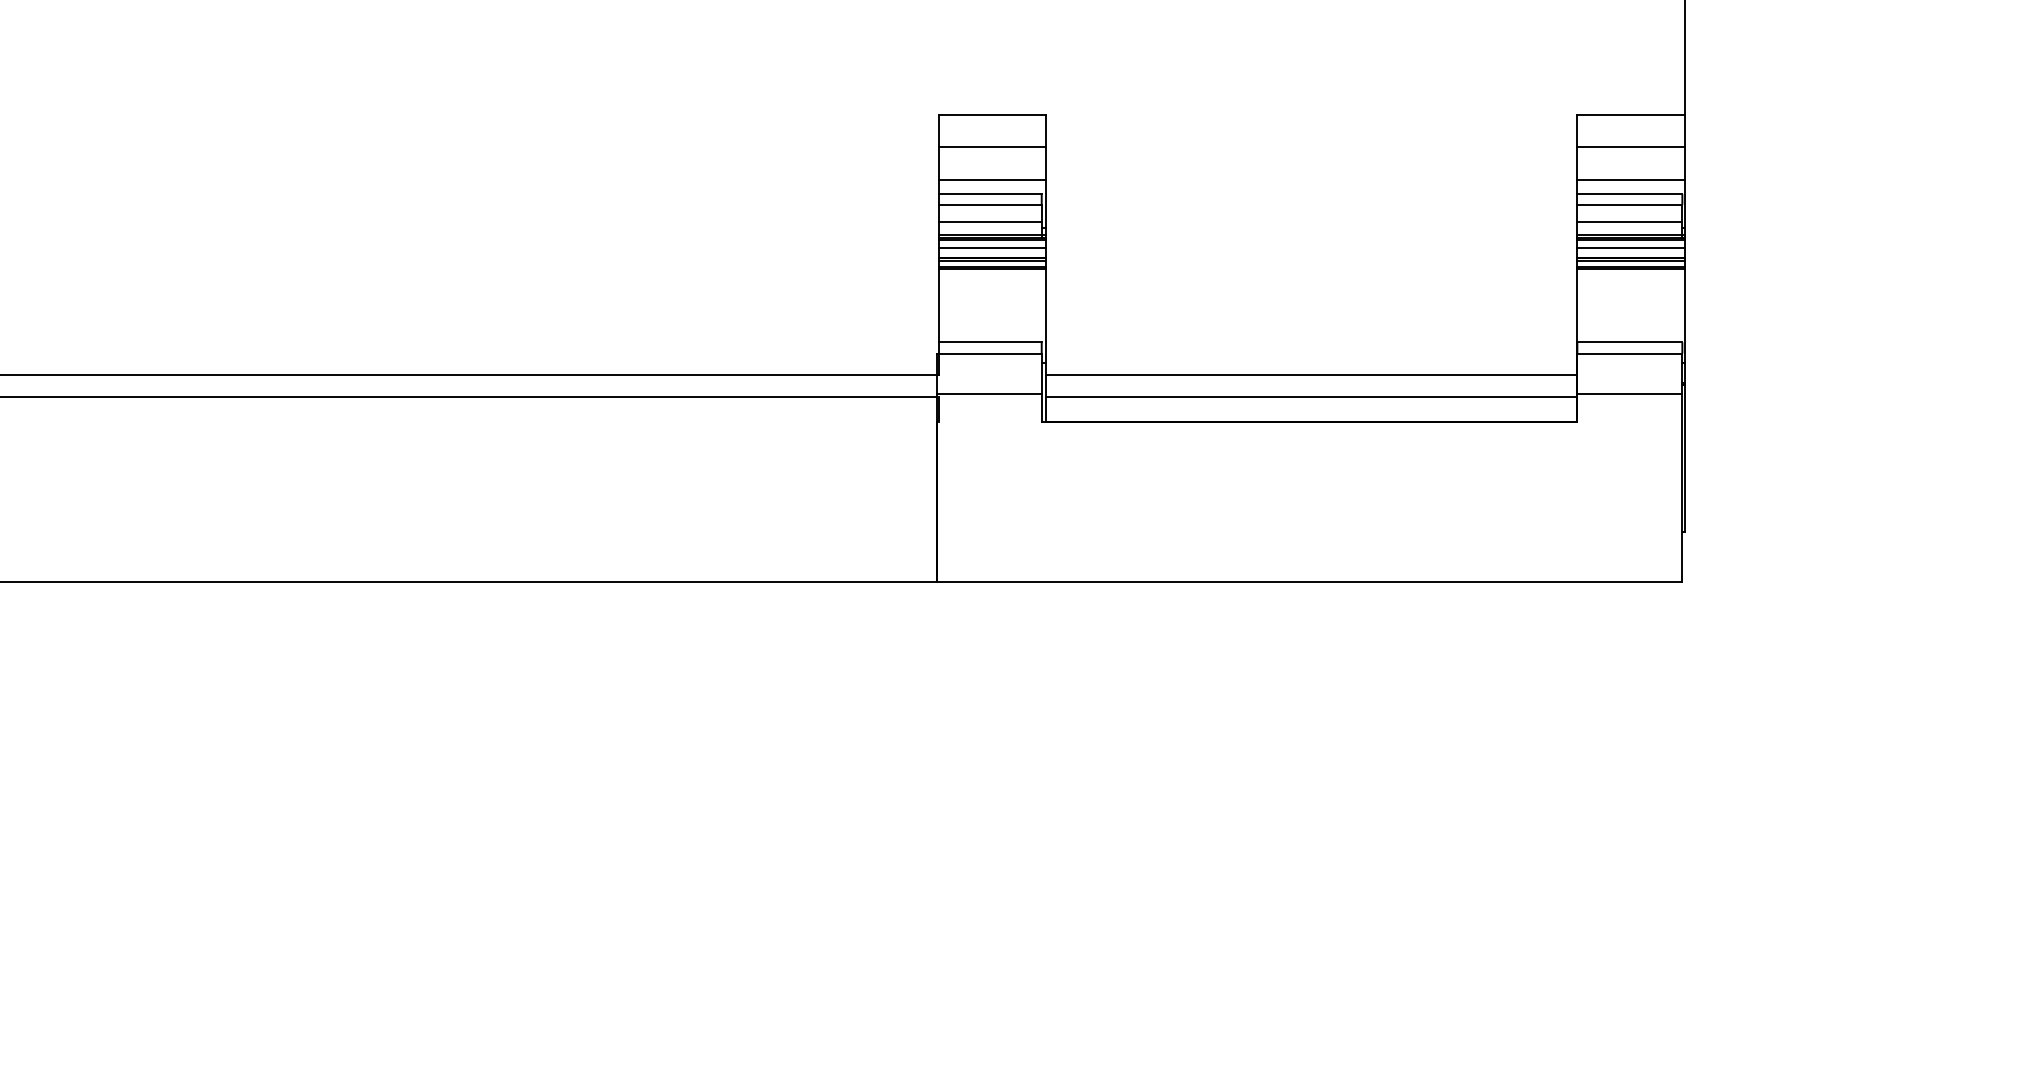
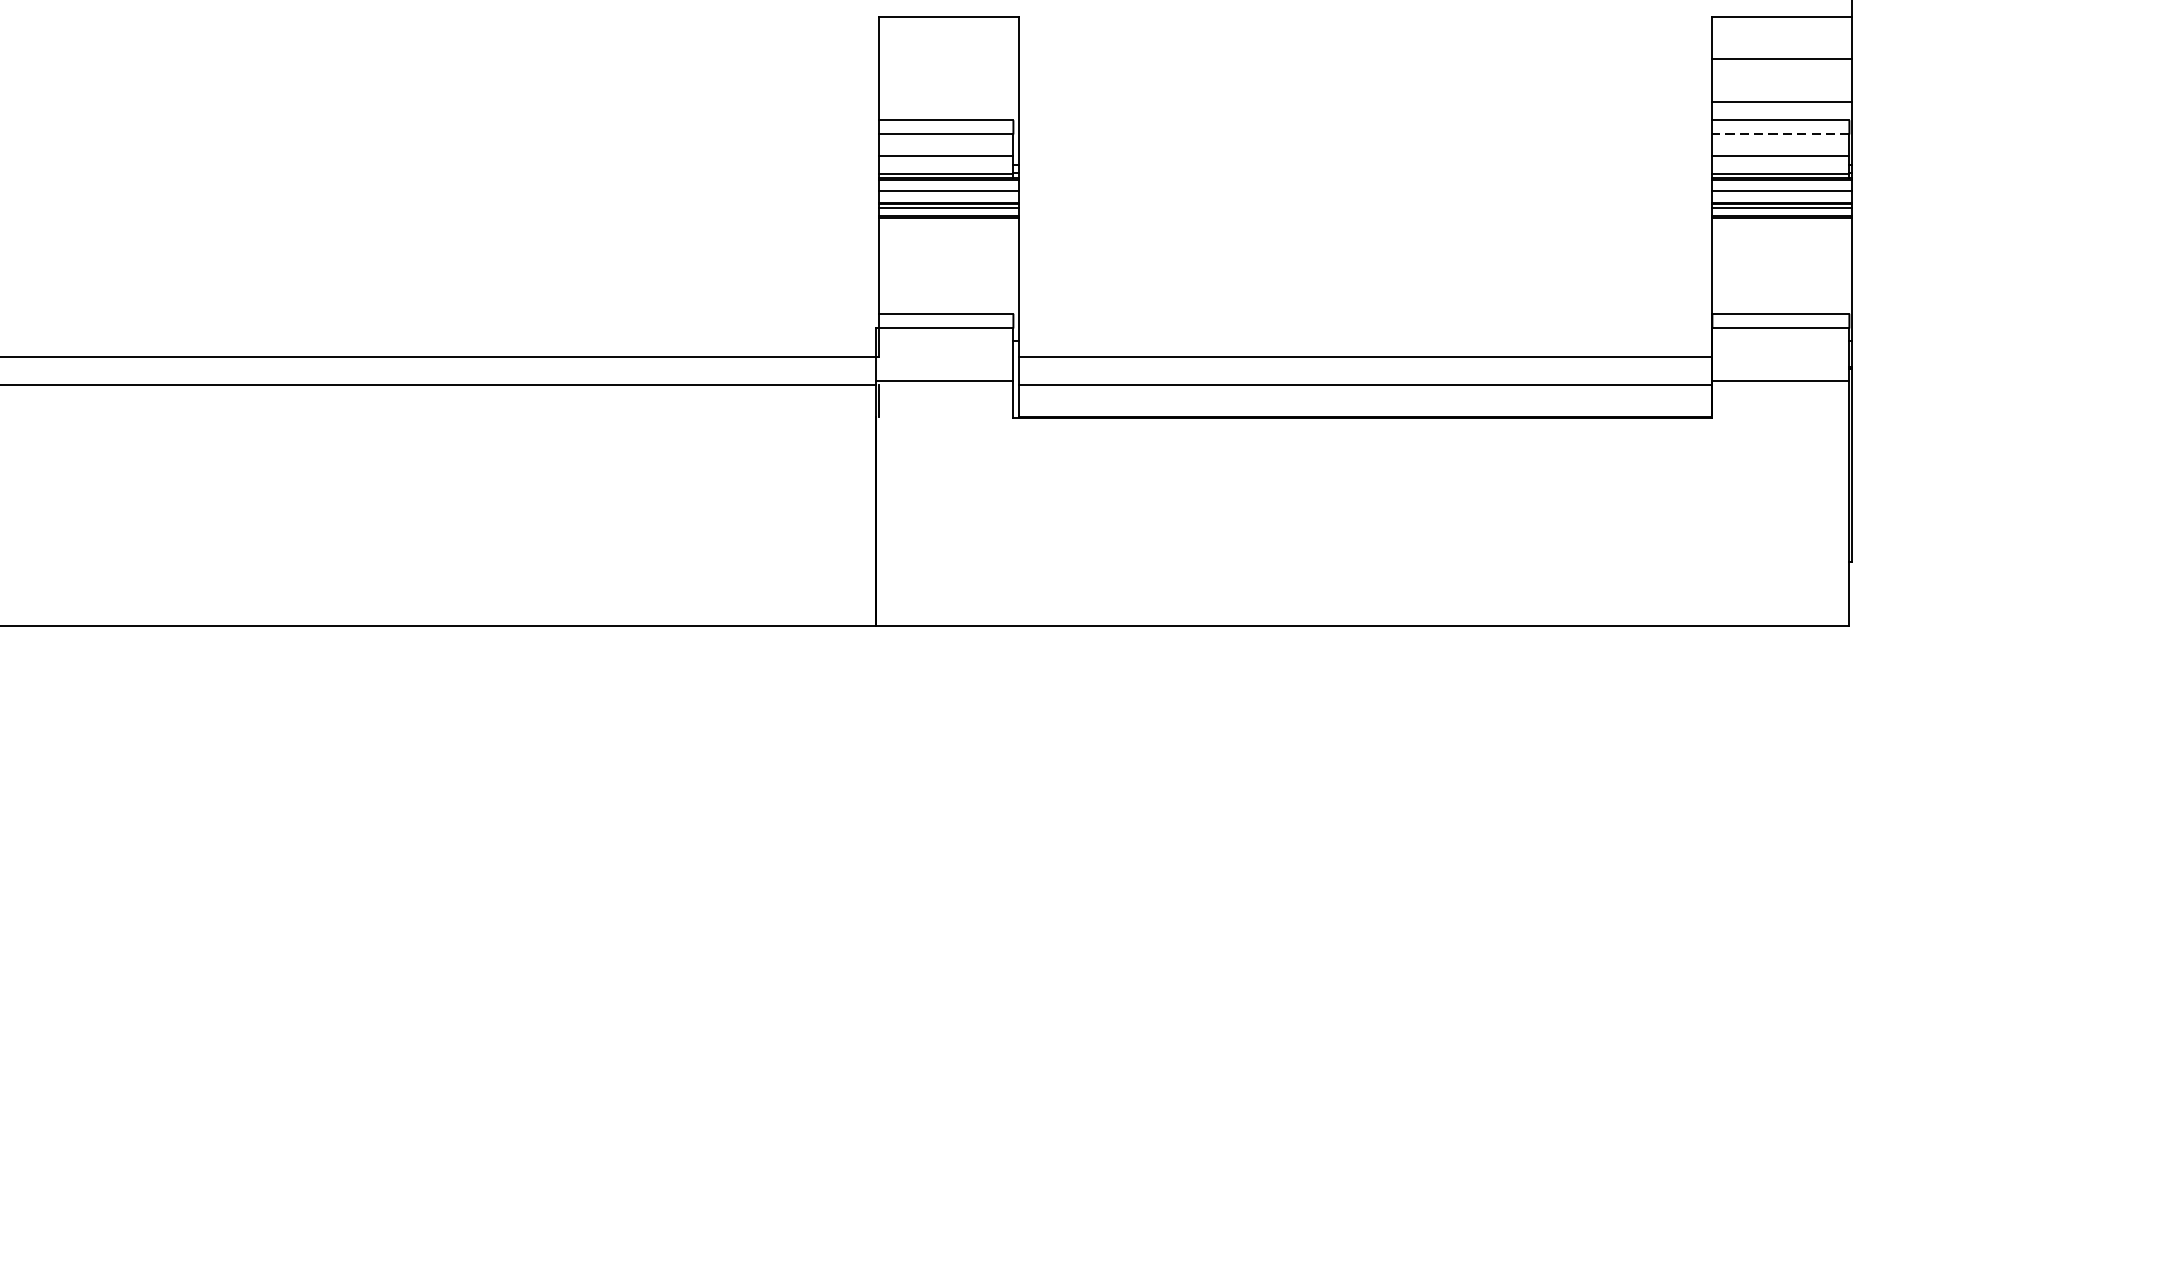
line: (992, 146) -> (949, 58), removed
line: (992, 179) -> (949, 101), removed
line: (1629, 204) -> (1780, 134), solid -> dashed

